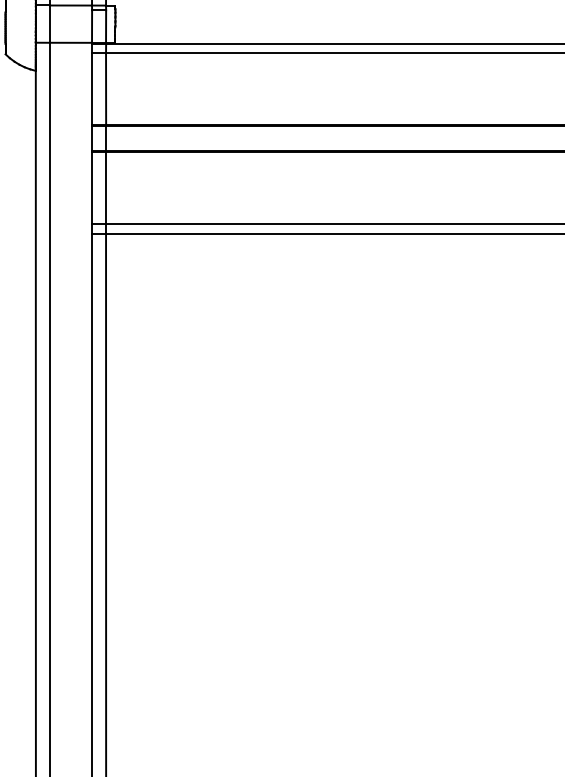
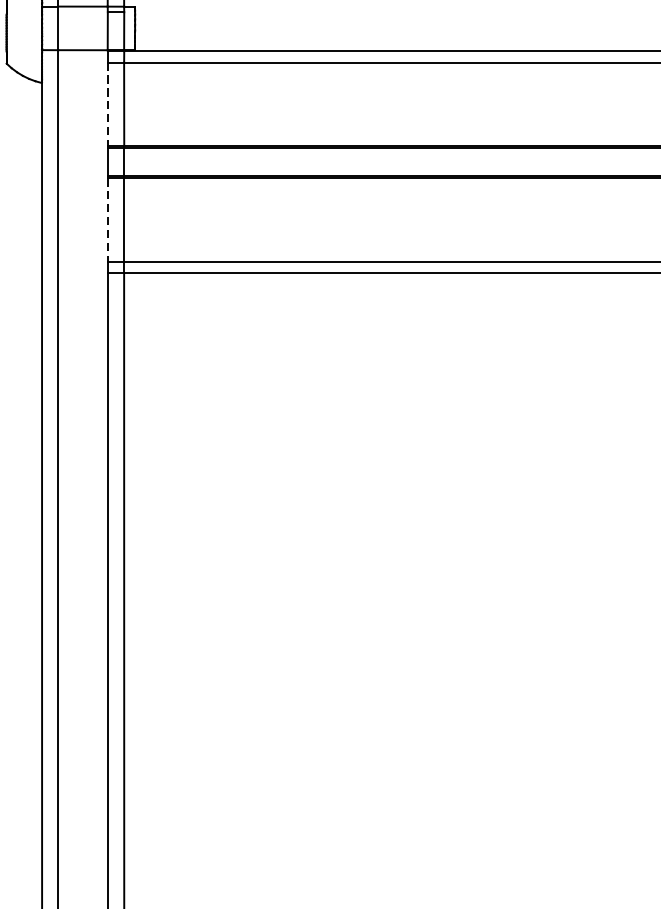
line: (92, 89) -> (108, 104), solid -> dashed
line: (92, 188) -> (108, 220), solid -> dashed

